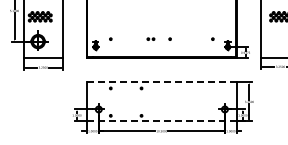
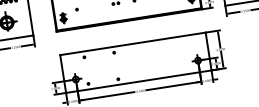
line: (162, 82) -> (133, 43), dashed -> solid
line: (162, 121) -> (139, 81), dashed -> solid

